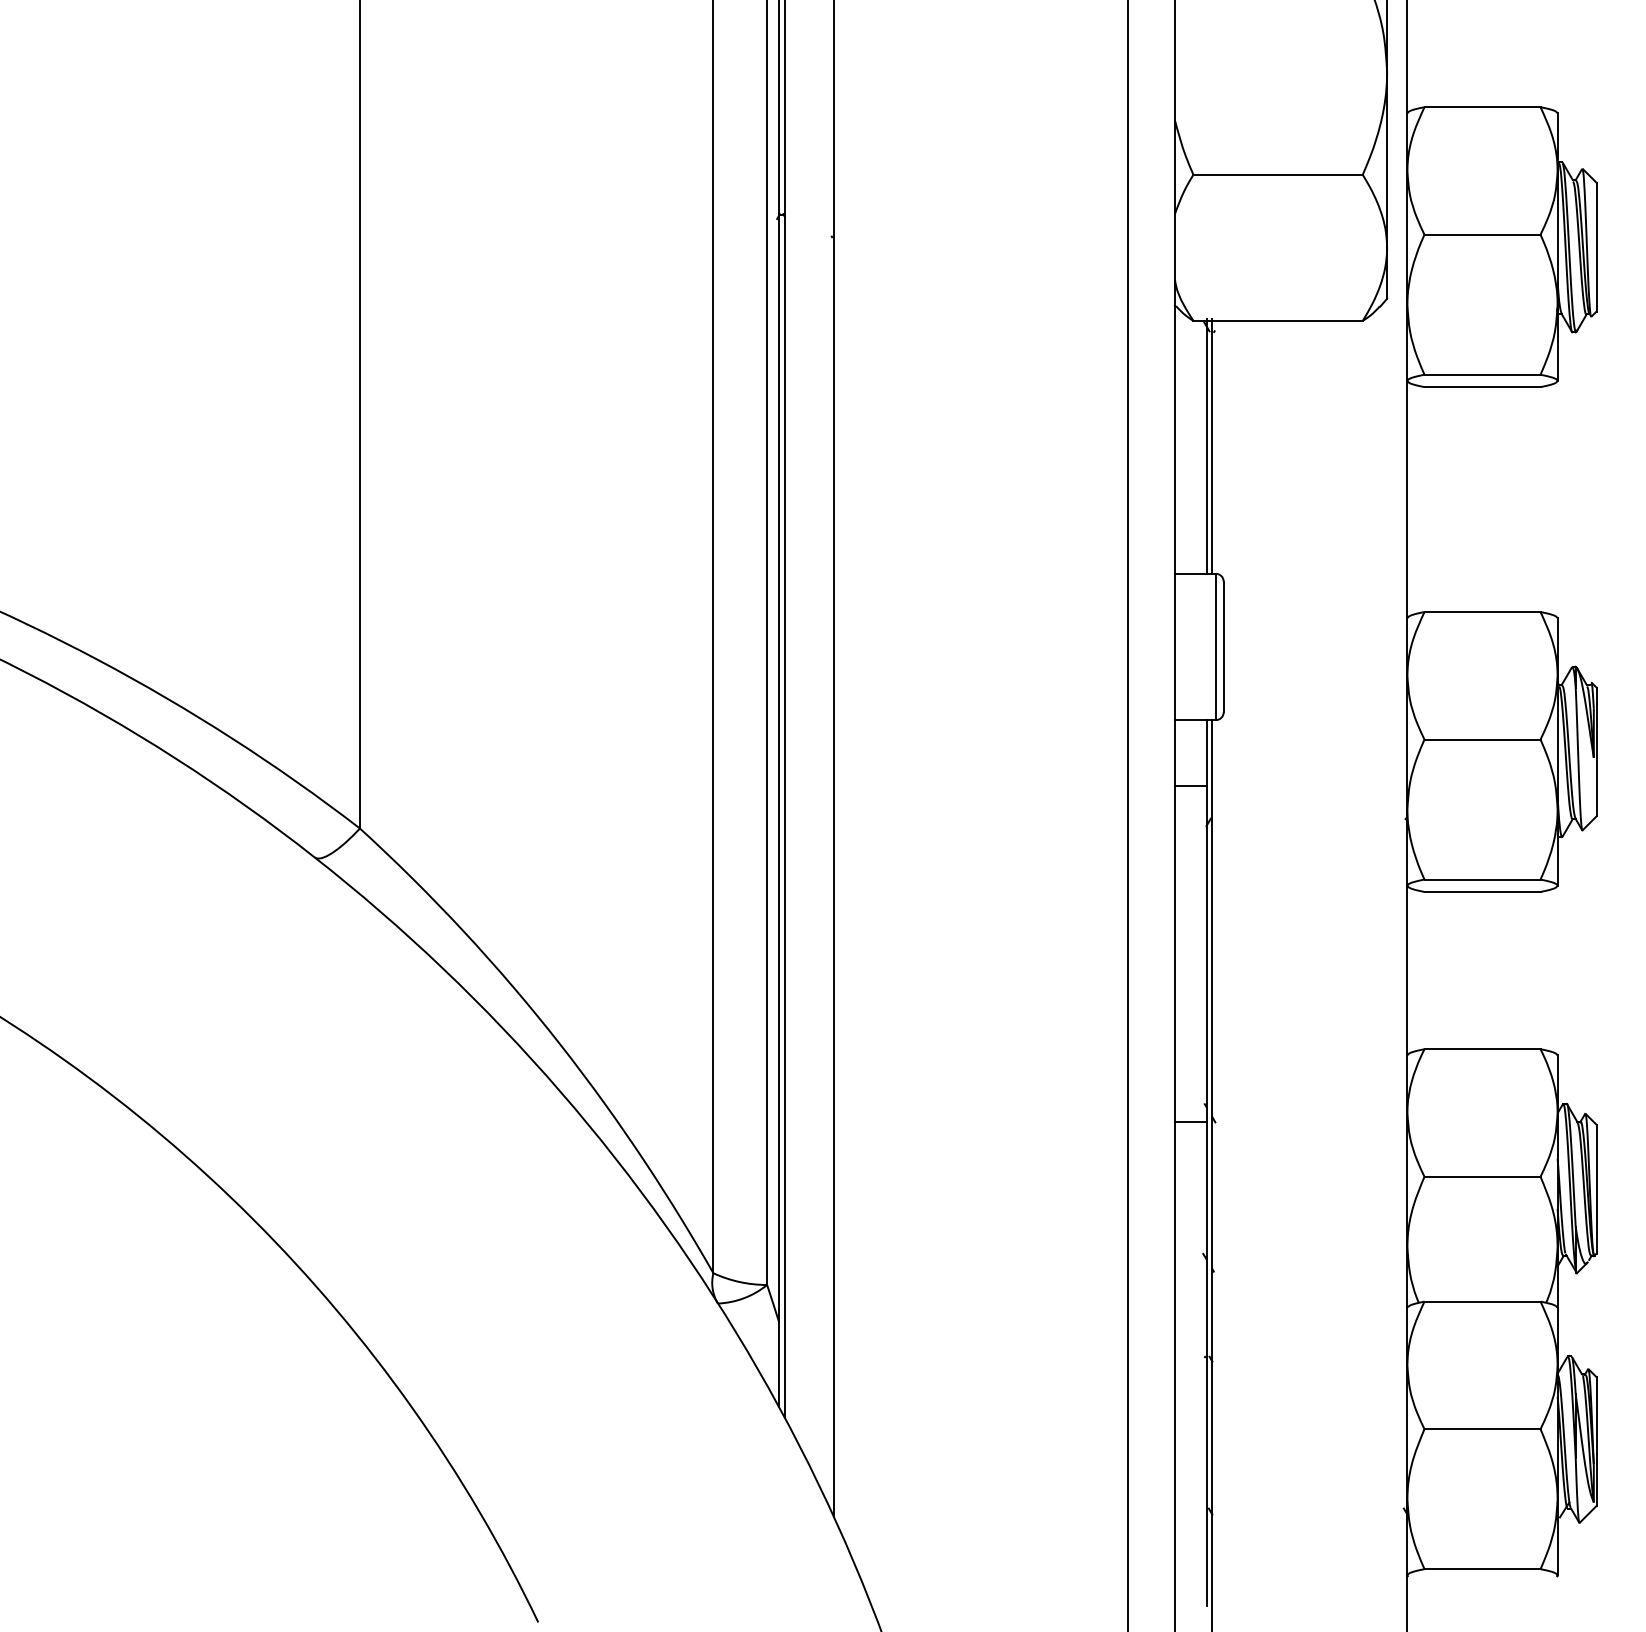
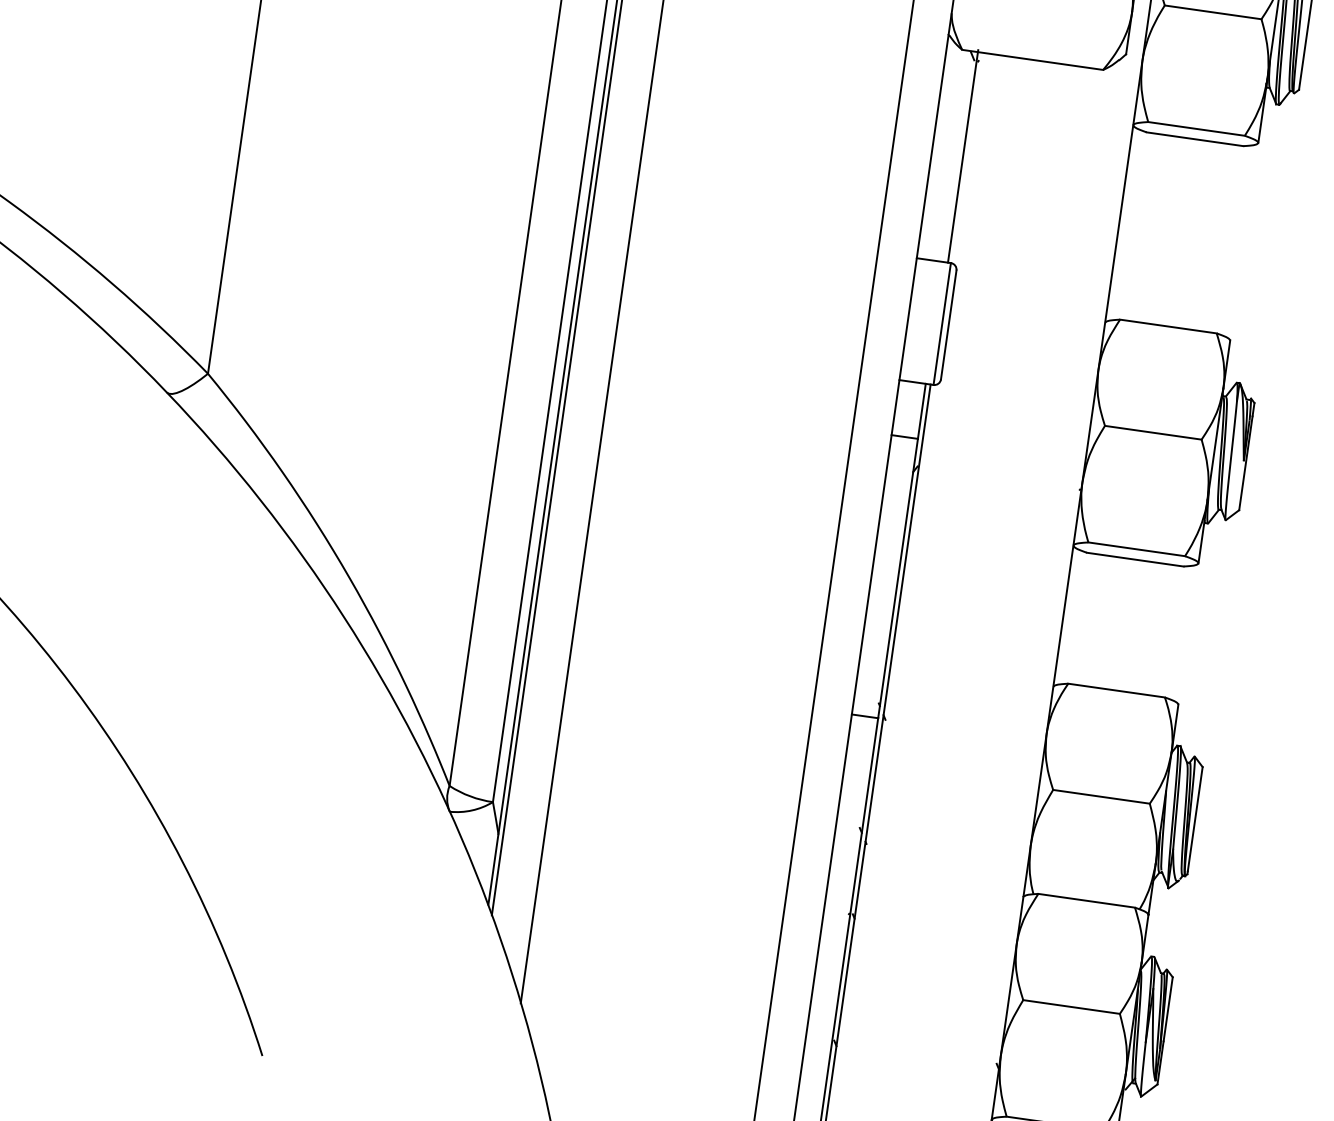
line: (1206, 445) -> (958, 155), removed

